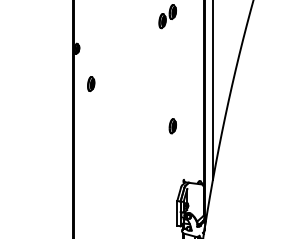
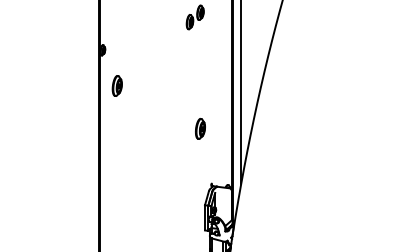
part: (91, 84) -> (117, 86), size x1.4
part: (172, 126) -> (200, 129), size x1.4

